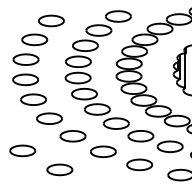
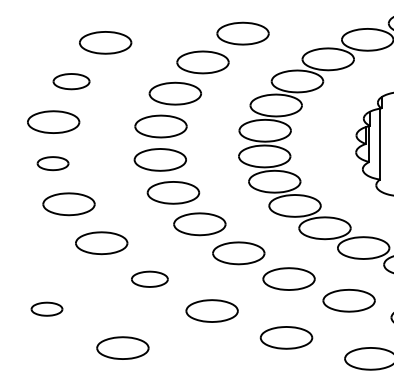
part: (34, 39) -> (70, 80), size x0.7
part: (25, 79) -> (52, 162), size x0.6
part: (72, 136) -> (148, 279), size x0.7
part: (22, 150) -> (46, 308), size x0.6

